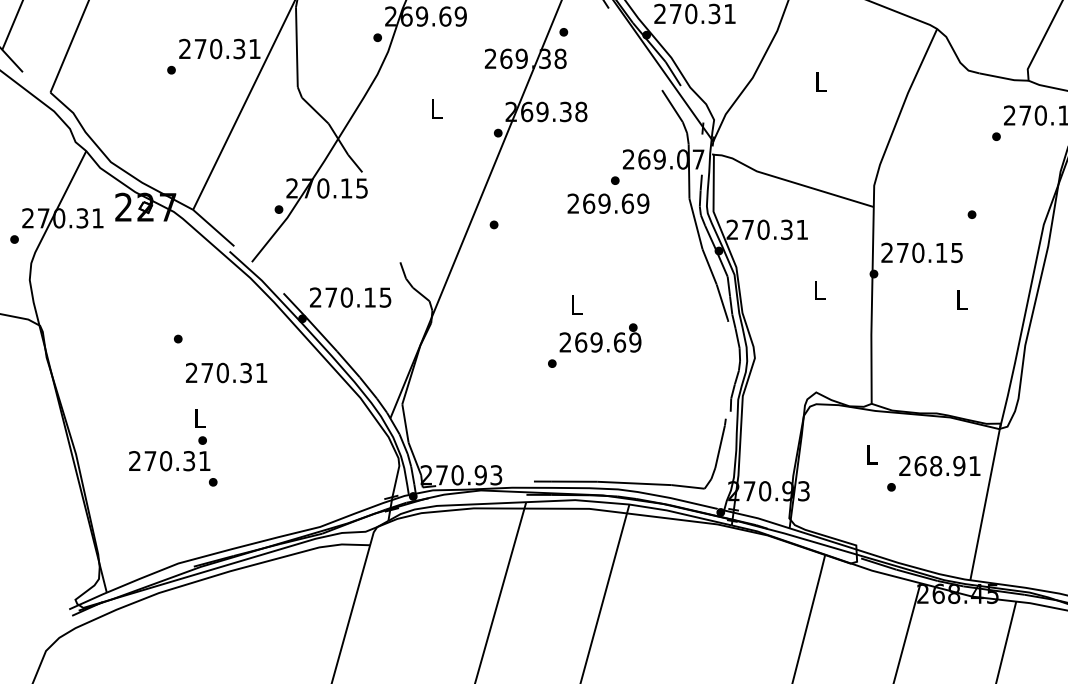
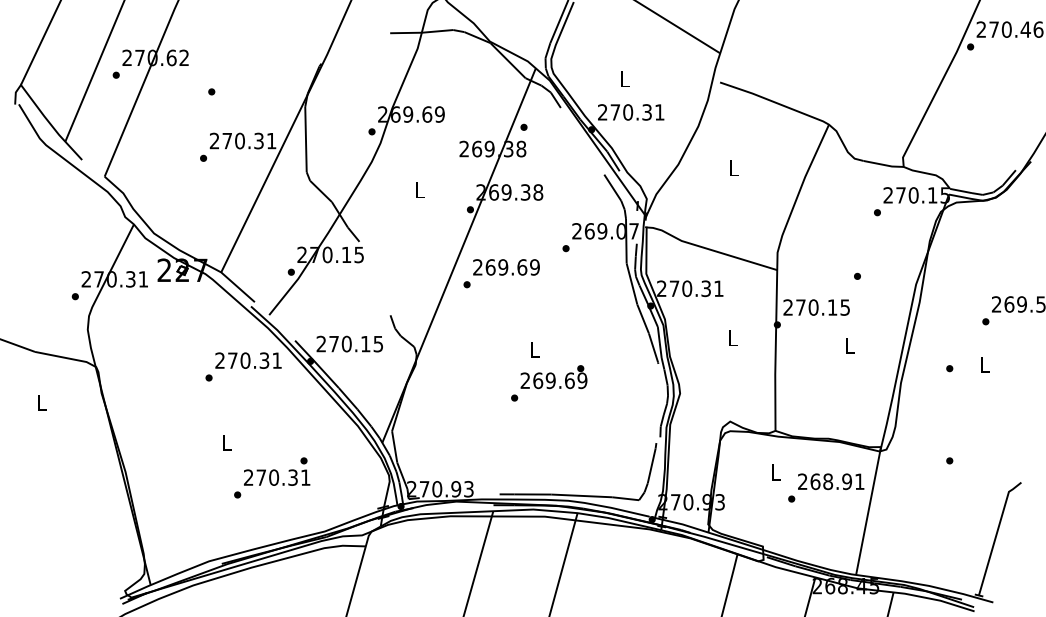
text: (608, 203) -> (506, 267), moved
text: (226, 372) -> (248, 360), moved
text: (170, 453) -> (277, 471), moved

